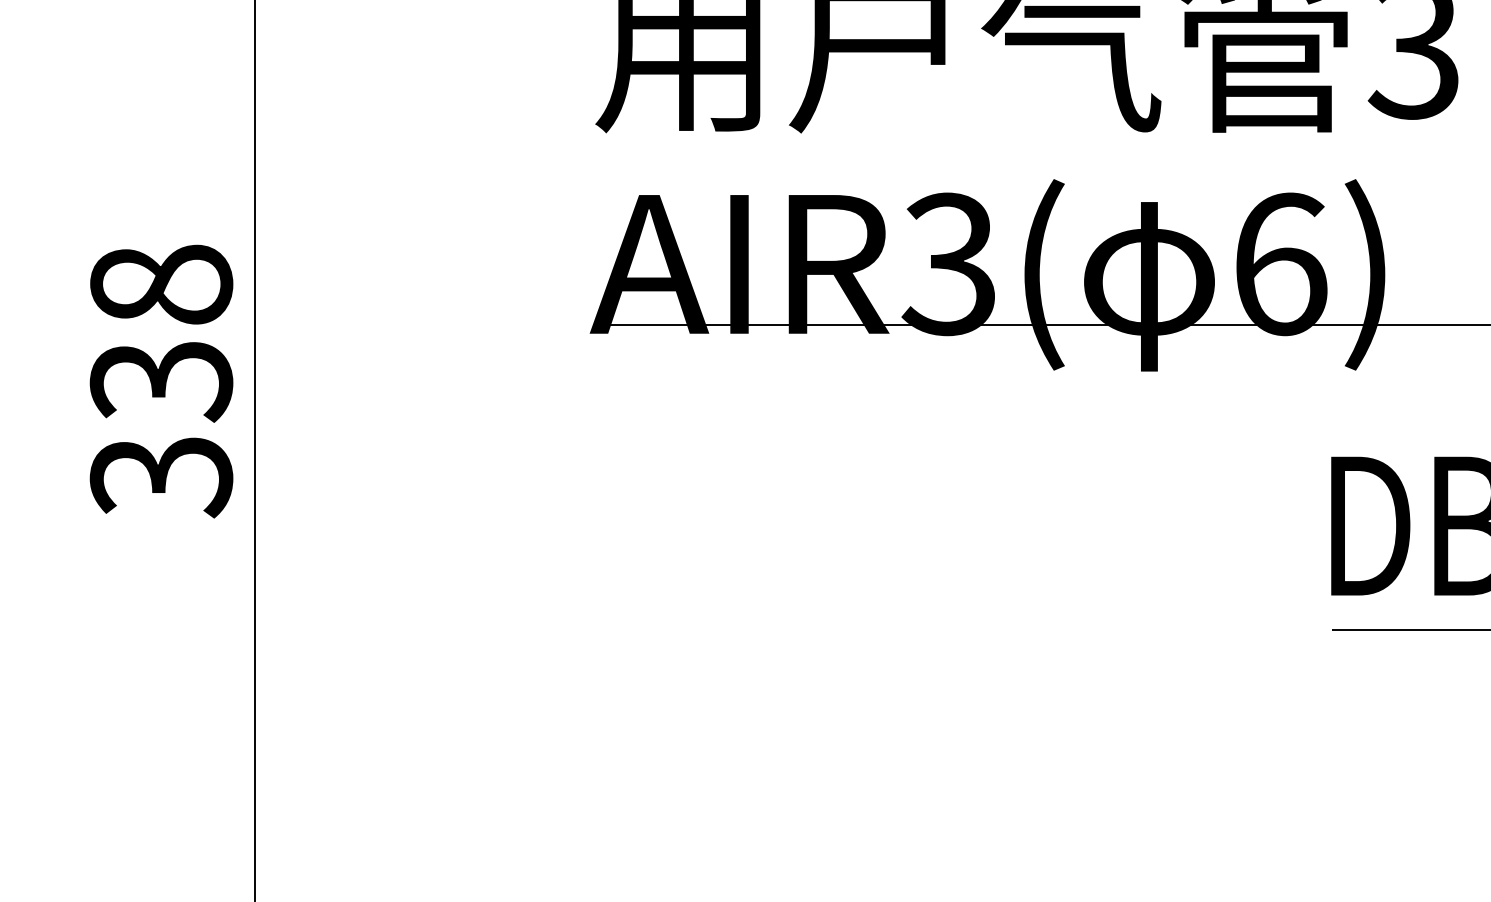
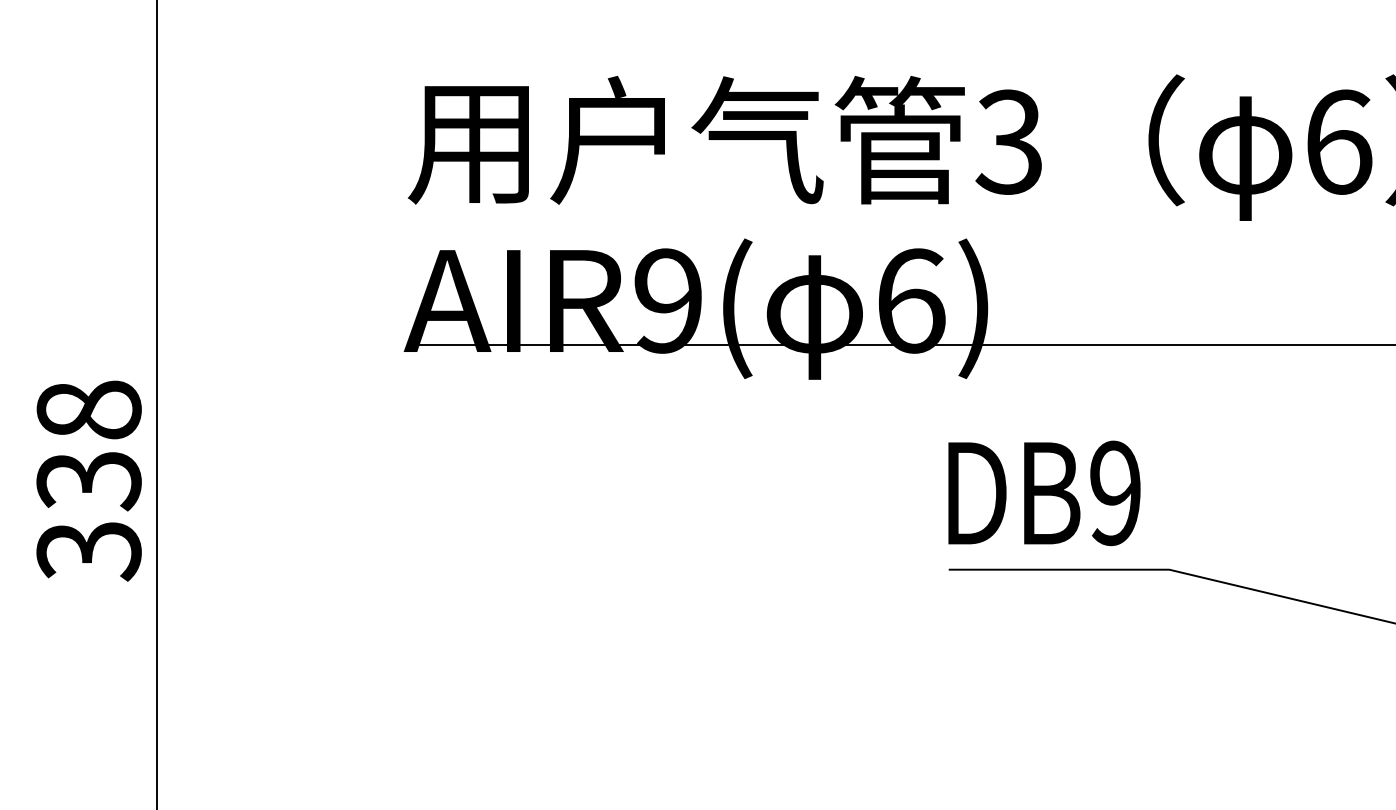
text: (947, 263) -> (666, 300), AIR3( -> AIR9(
text: (160, 380) -> (88, 480), moved

